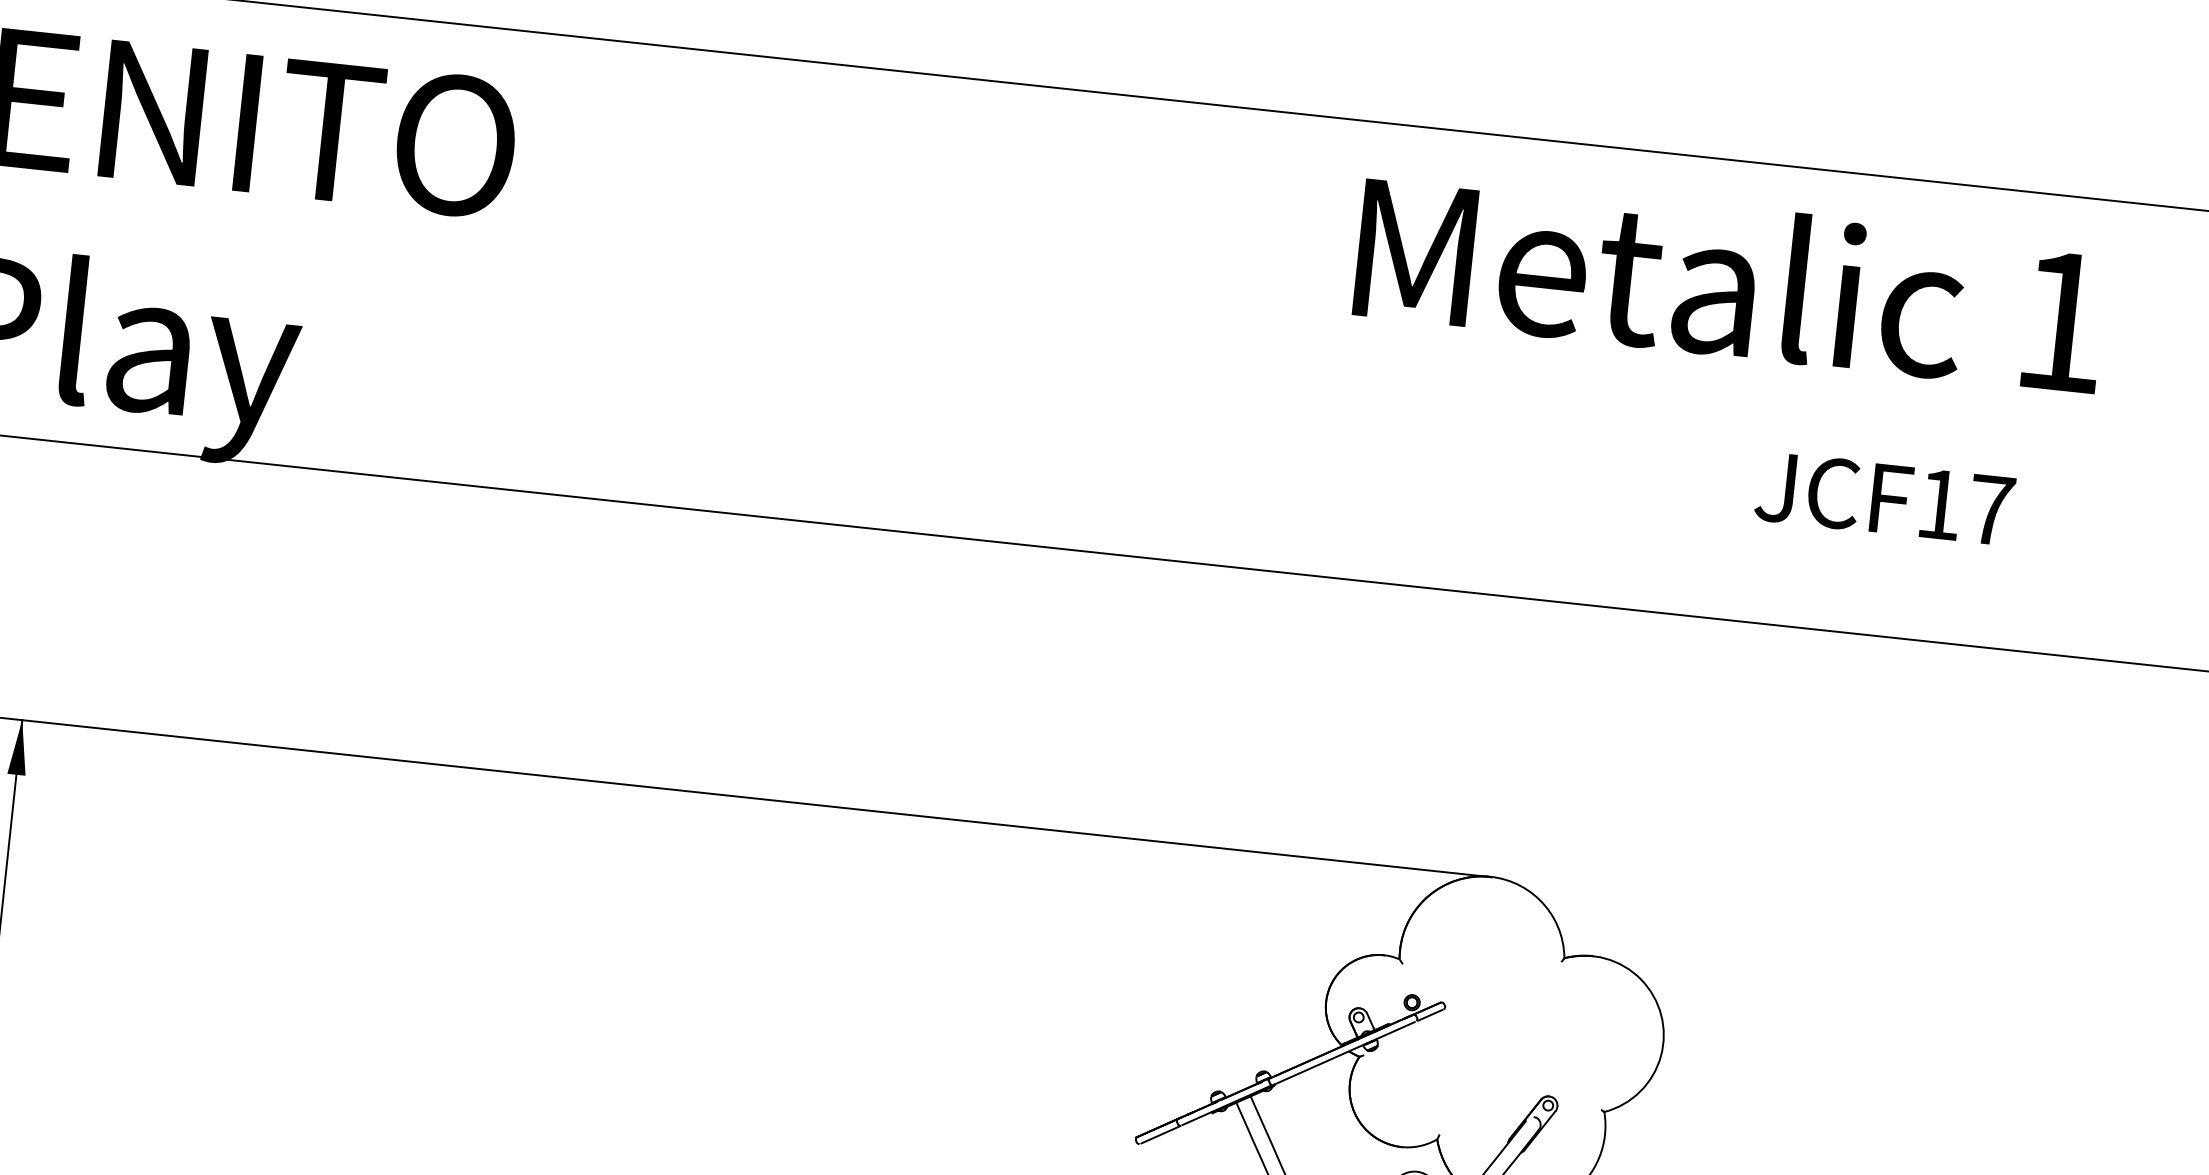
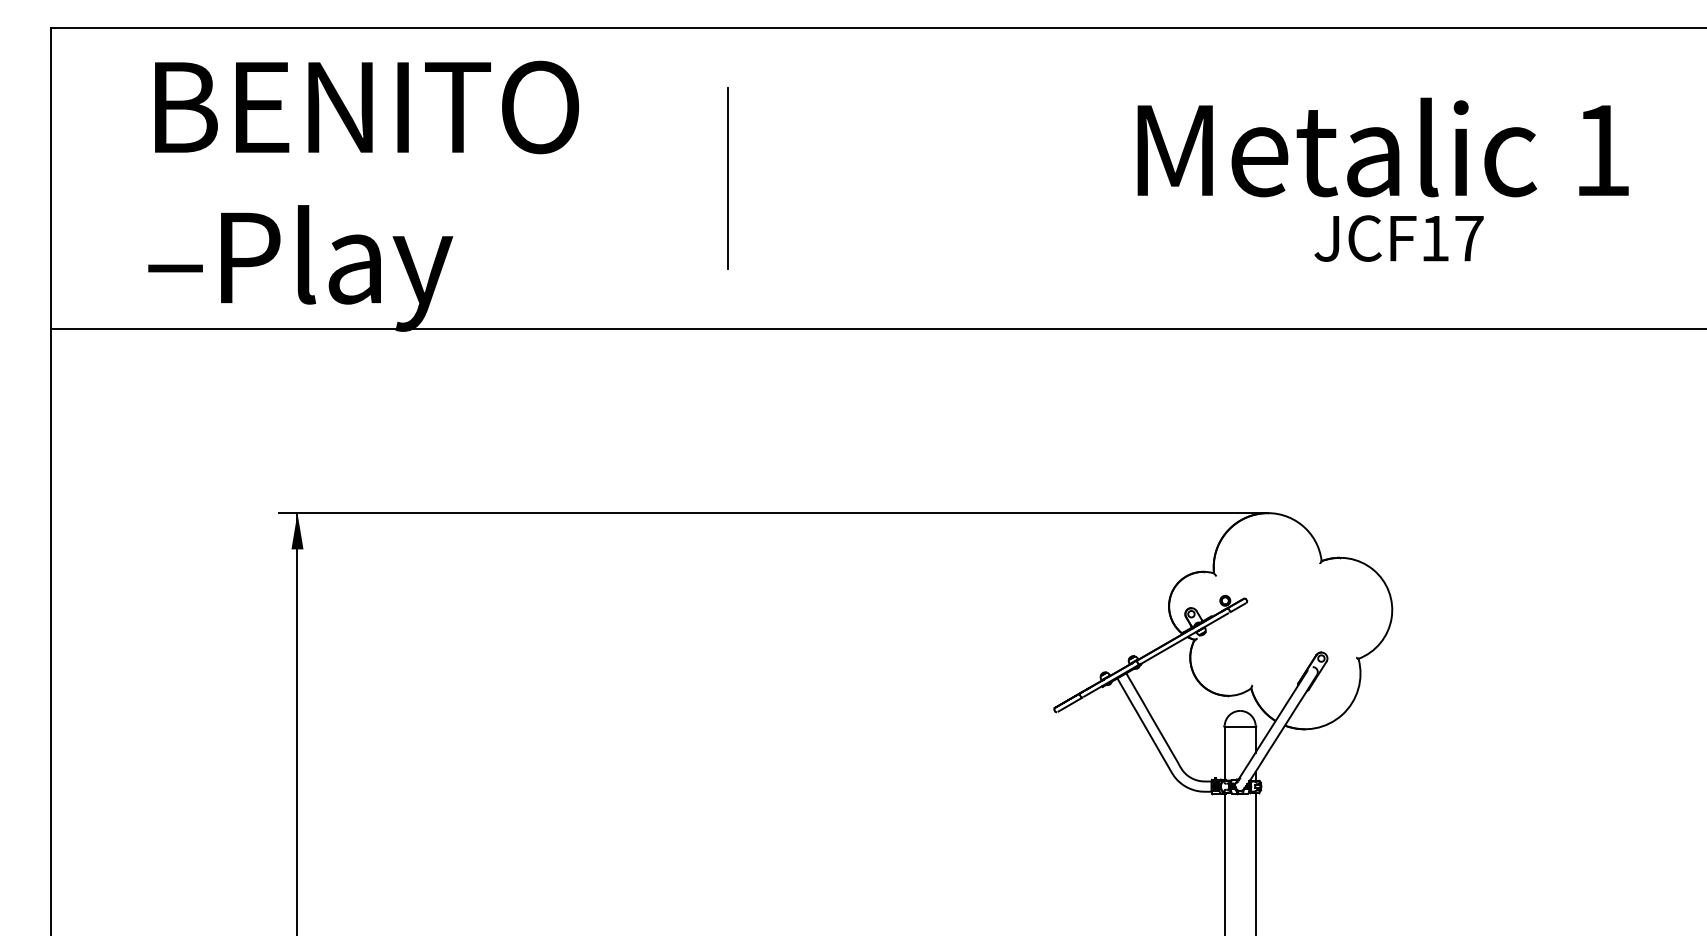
text: (1729, 281) -> (1382, 147), moved
line: (728, 283) -> (728, 178), added
text: (1884, 498) -> (1398, 238), moved

